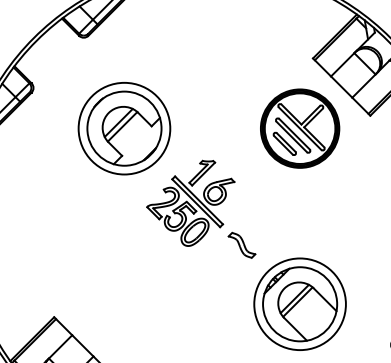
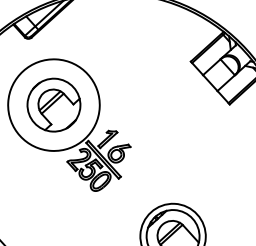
circle: (124, 128) -> (54, 105), size x1.4
part: (300, 128) -> (179, 111), removed
part: (241, 244) -> (133, 191), removed

